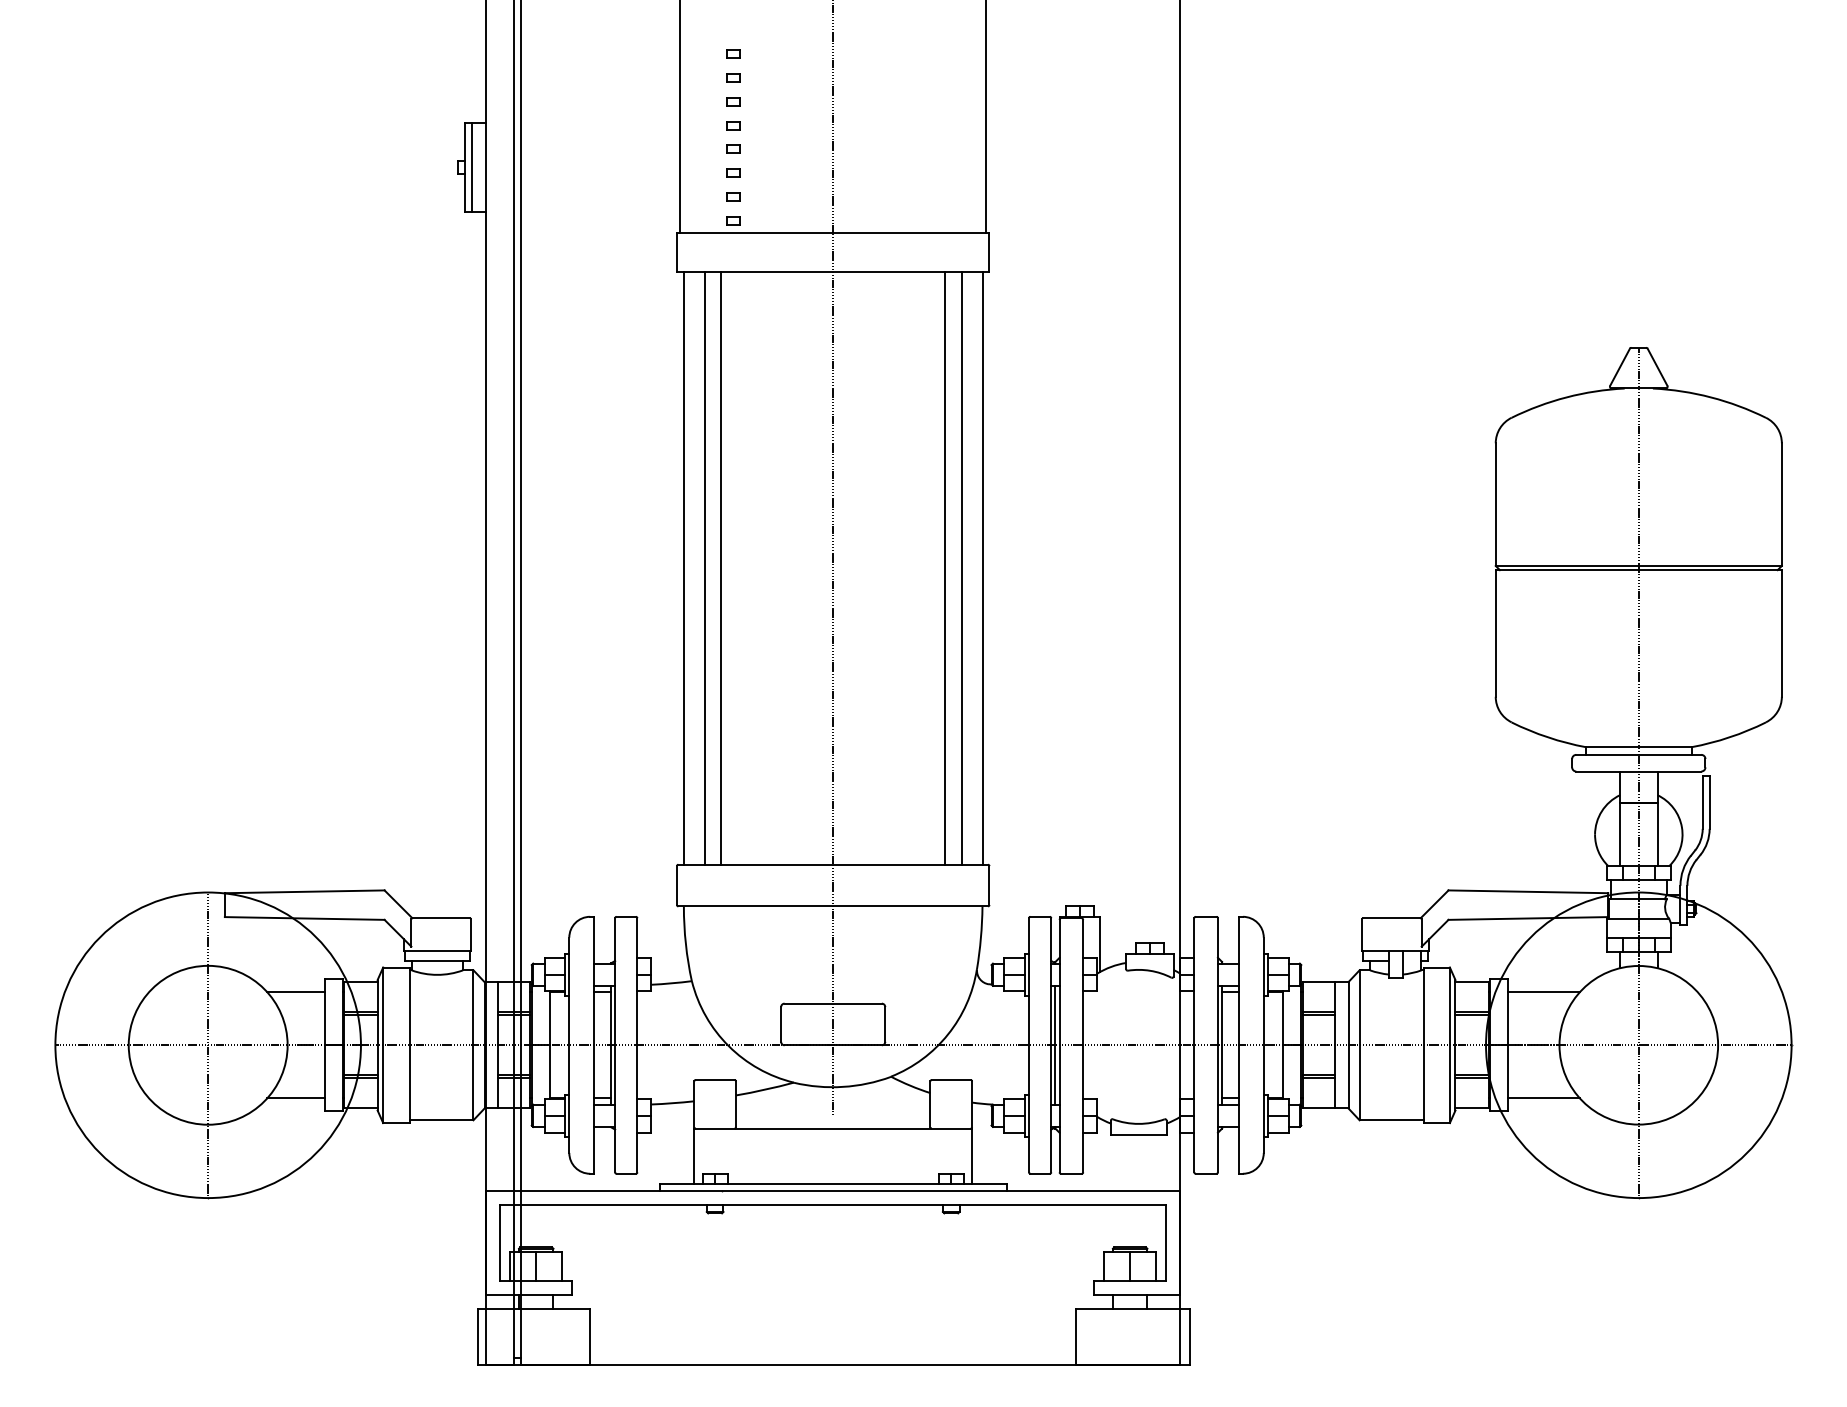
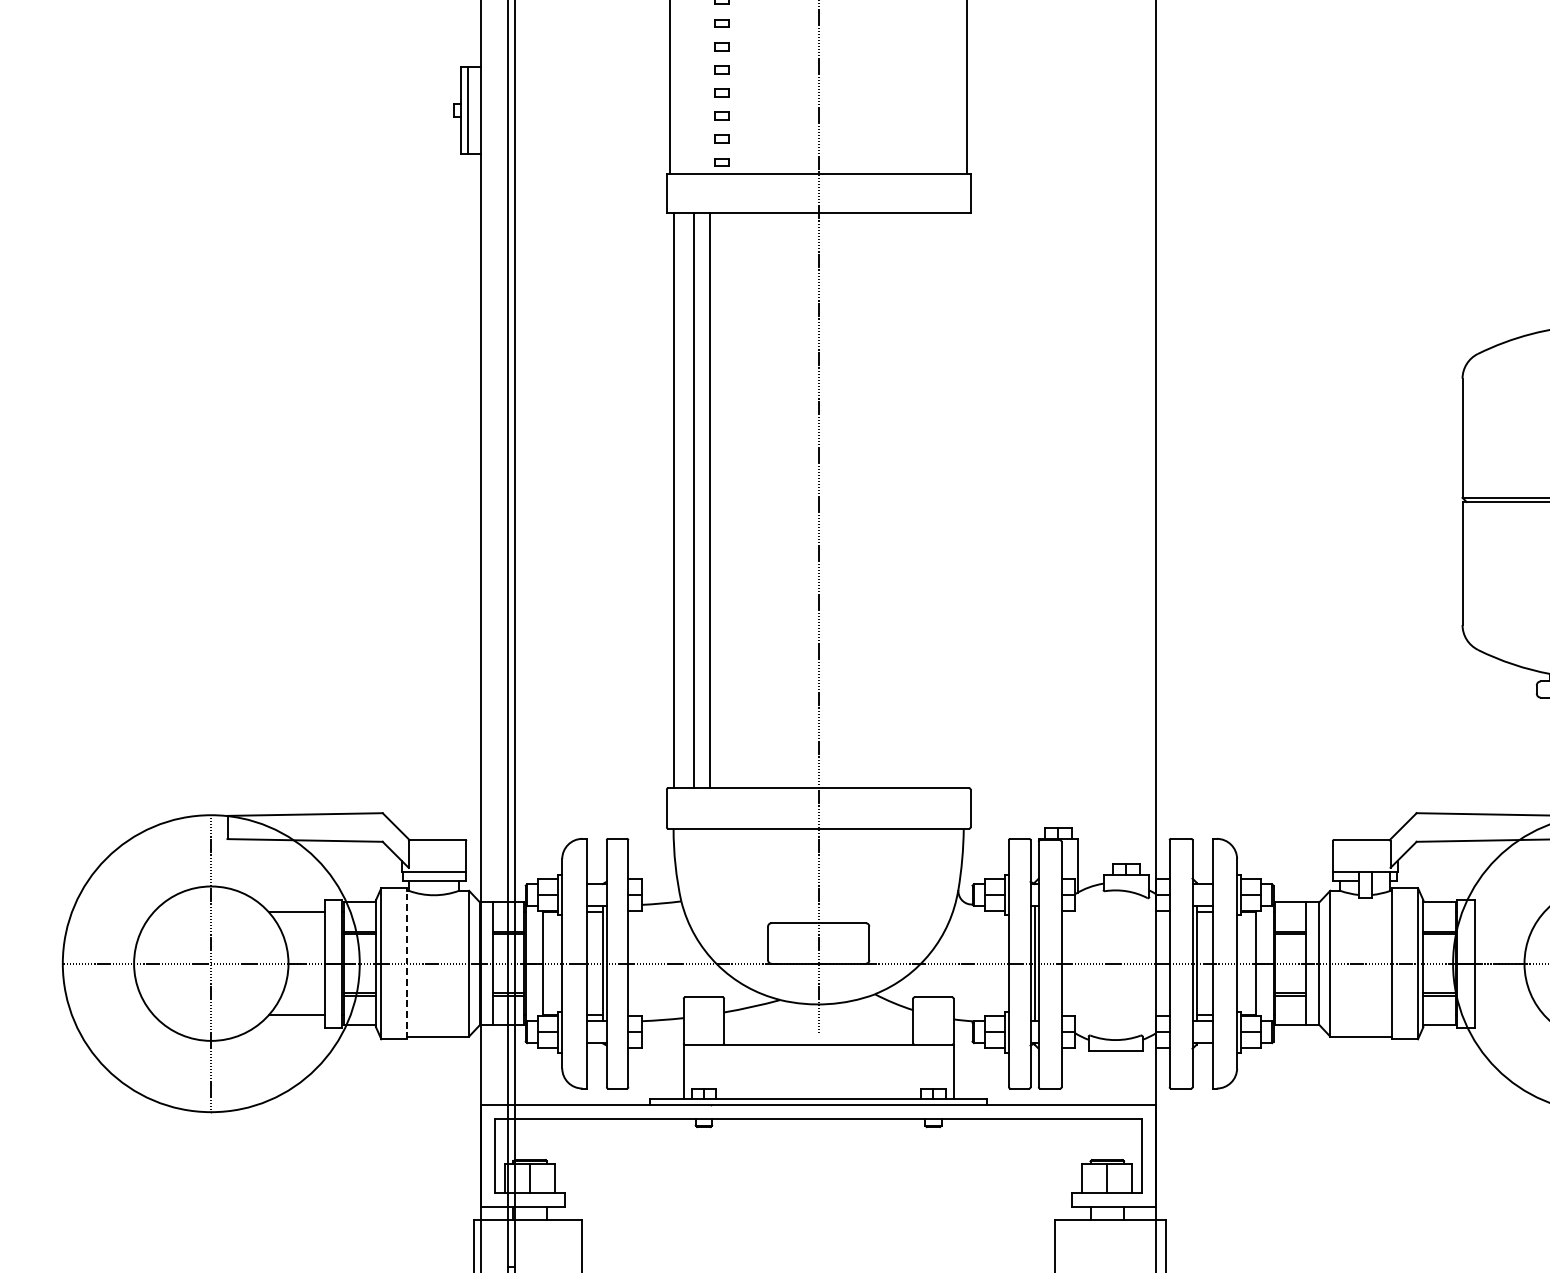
line: (945, 568) -> (927, 500), removed
line: (961, 568) -> (943, 500), removed
line: (982, 568) -> (963, 500), removed
line: (1543, 992) -> (1508, 912), removed
line: (409, 1045) -> (406, 963), solid -> dashed
line: (1543, 1098) -> (1508, 1015), removed

